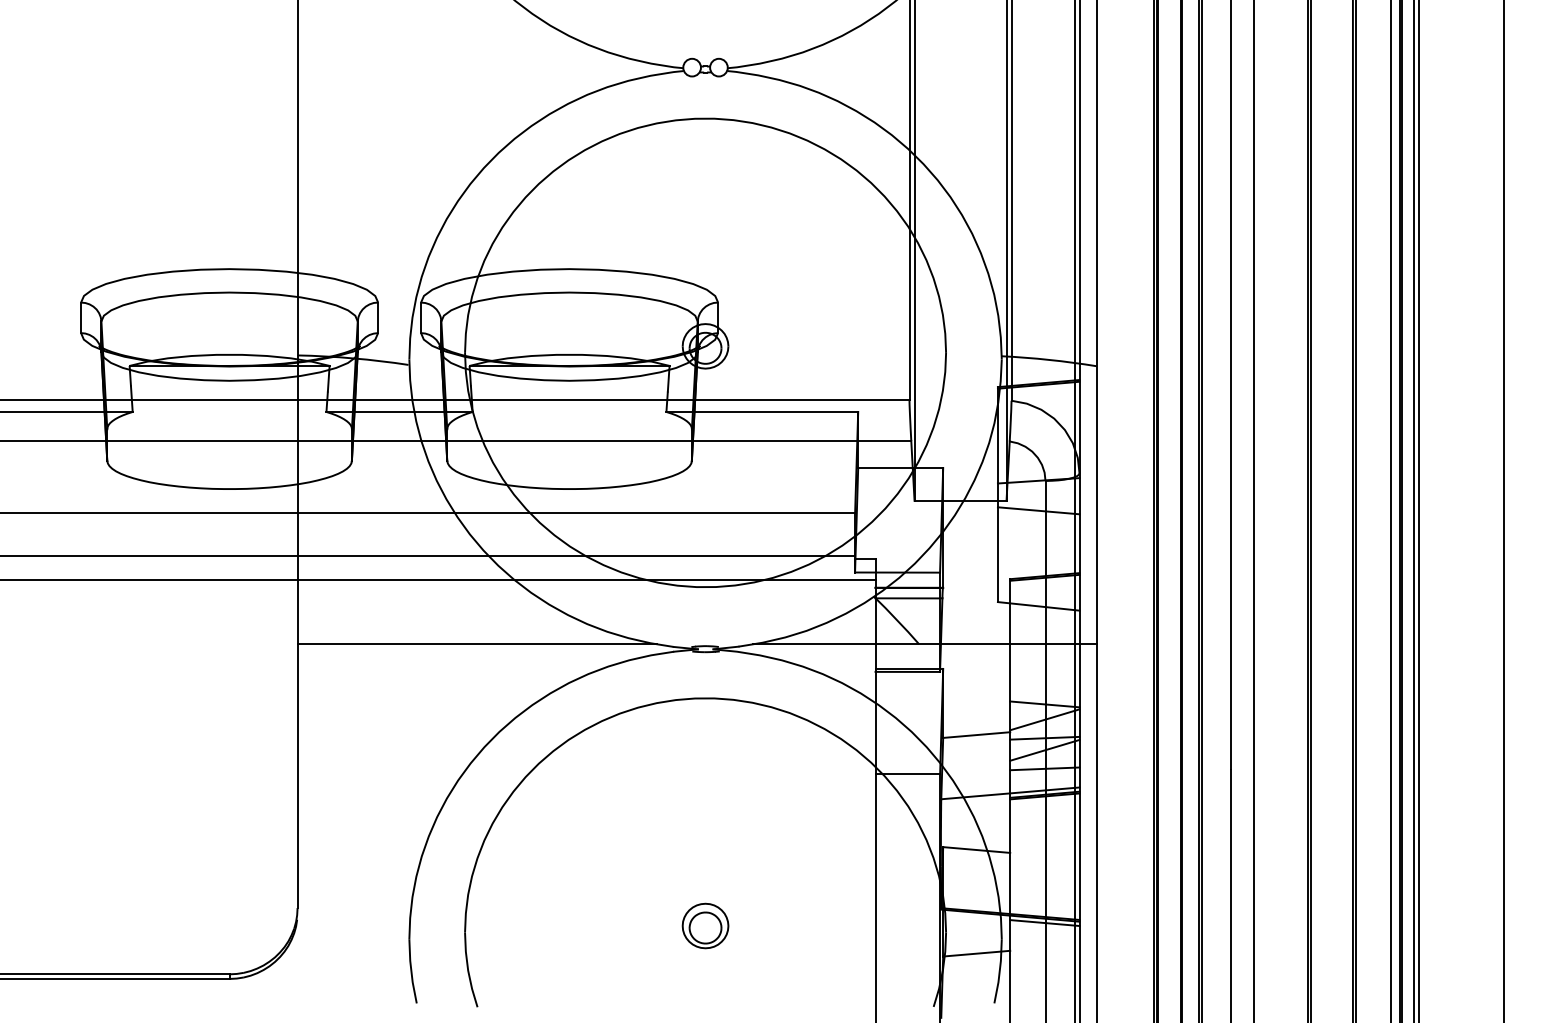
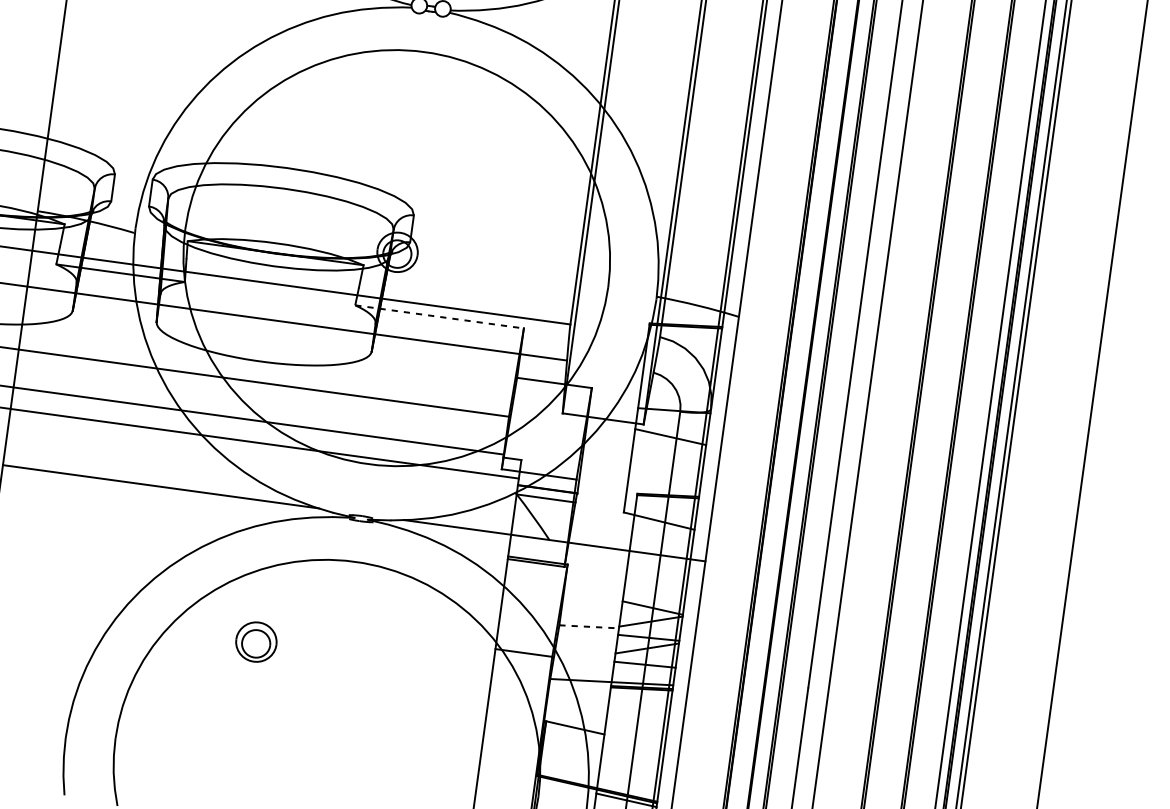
line: (762, 411) -> (439, 316), solid -> dashed
line: (976, 735) -> (588, 627), solid -> dashed
part: (705, 925) -> (256, 641), moved

